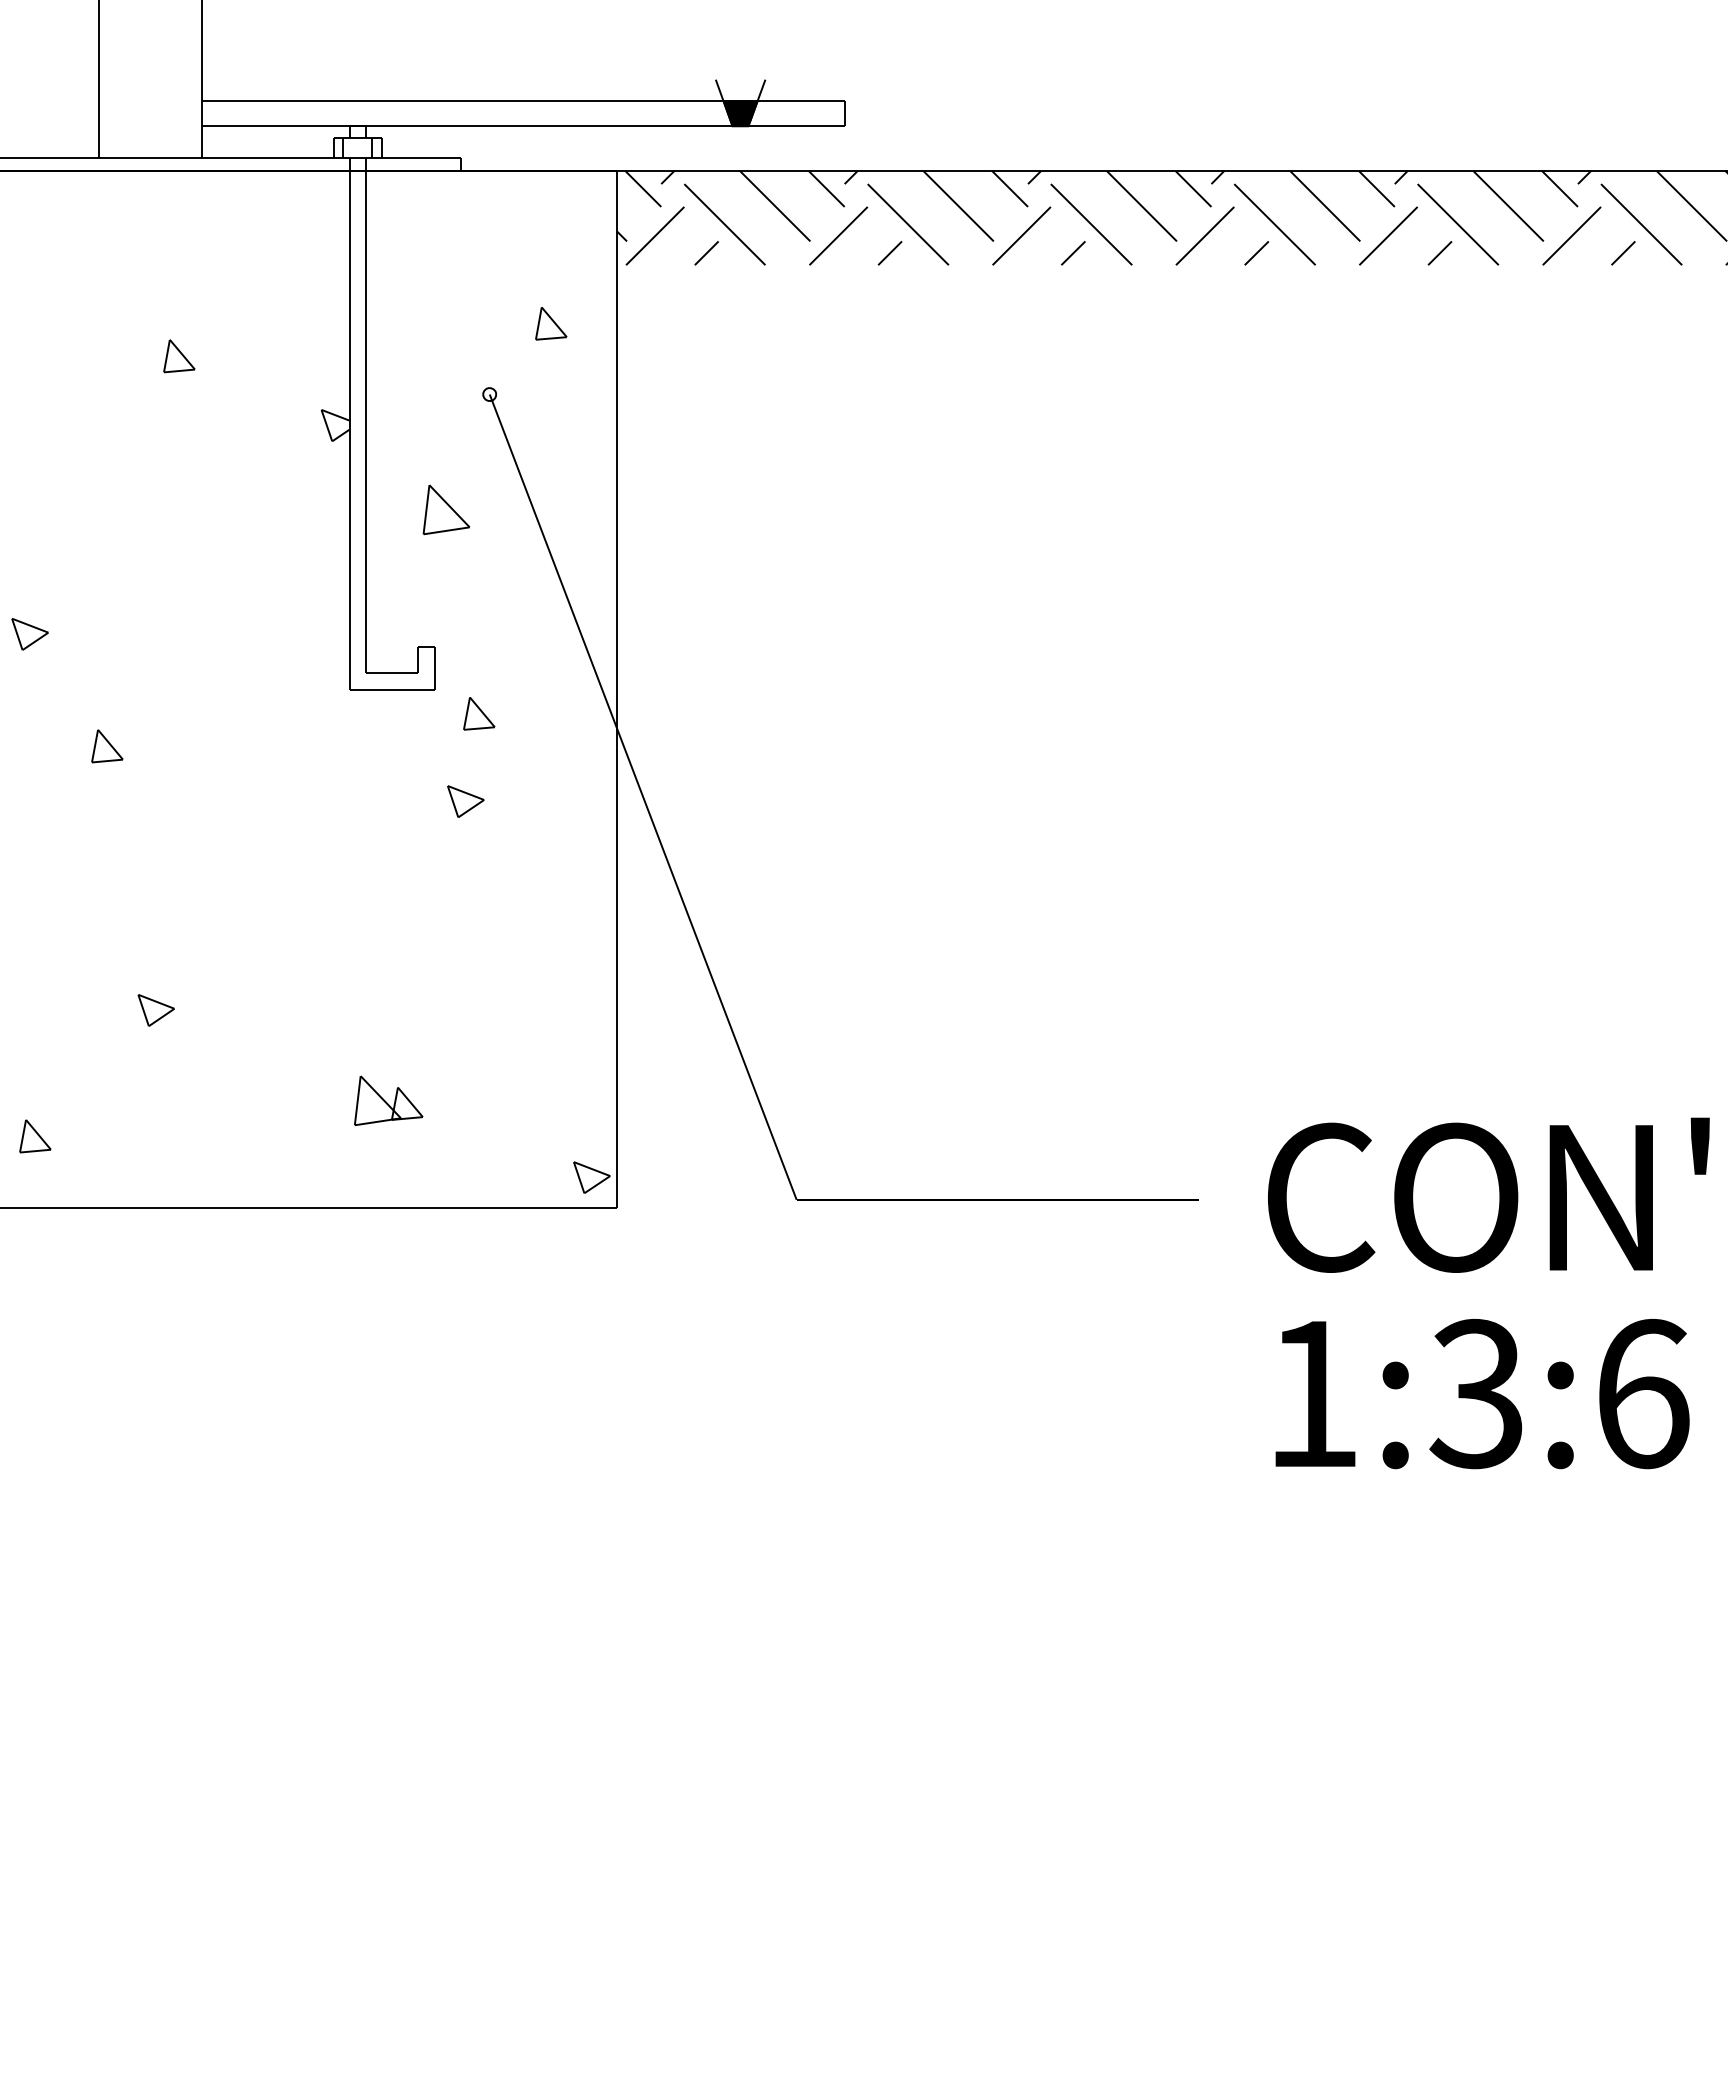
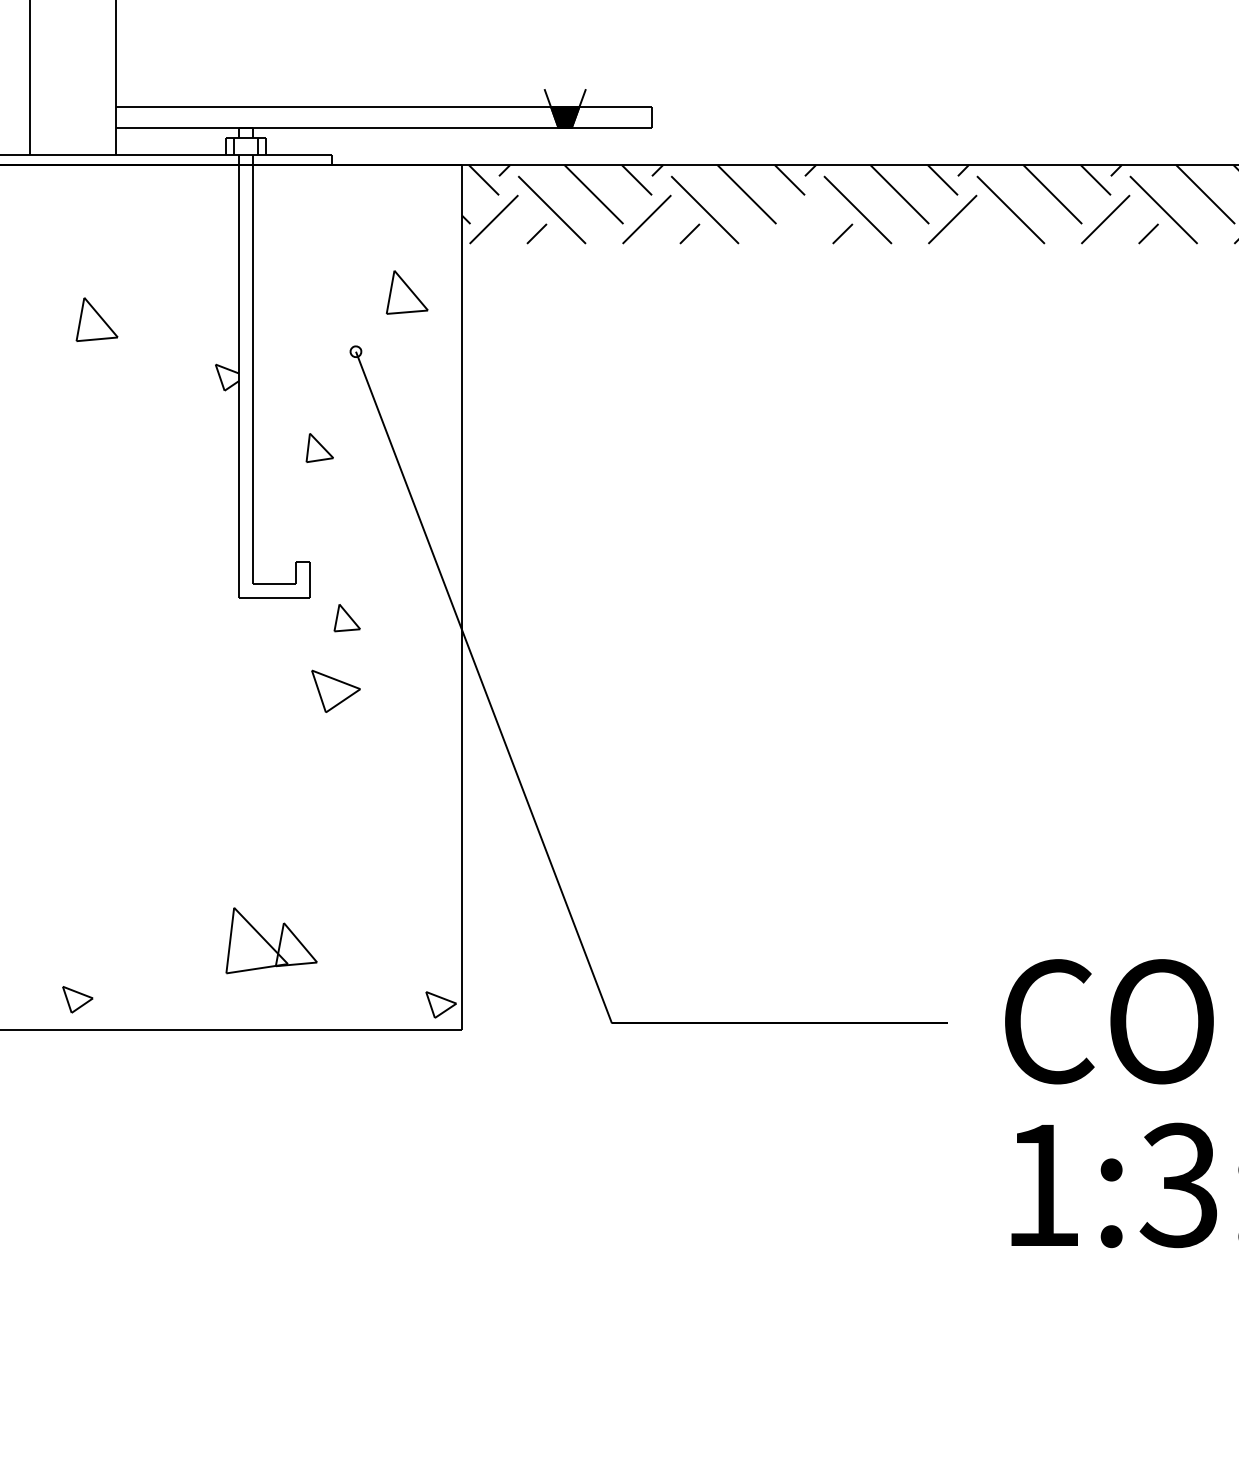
line: (1021, 235) -> (799, 219), removed
line: (1256, 253) -> (995, 234), removed
part: (551, 323) -> (407, 292), size x1.6
part: (179, 356) -> (97, 320), size x1.6
part: (446, 509) -> (319, 447), size x0.7
part: (107, 746) -> (37, 645), removed
part: (465, 801) -> (335, 691), size x1.6
part: (155, 1010) -> (77, 999), moved
part: (388, 1100) -> (271, 940), size x1.6

